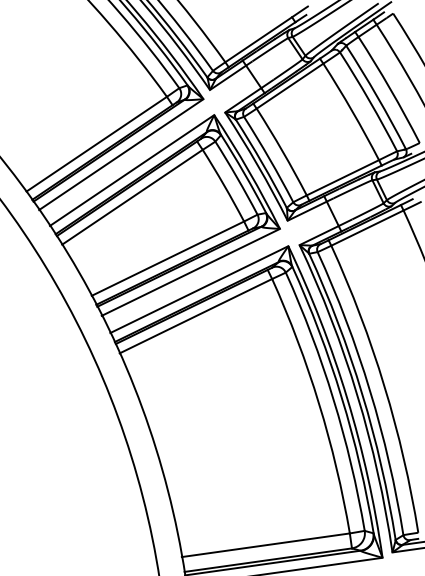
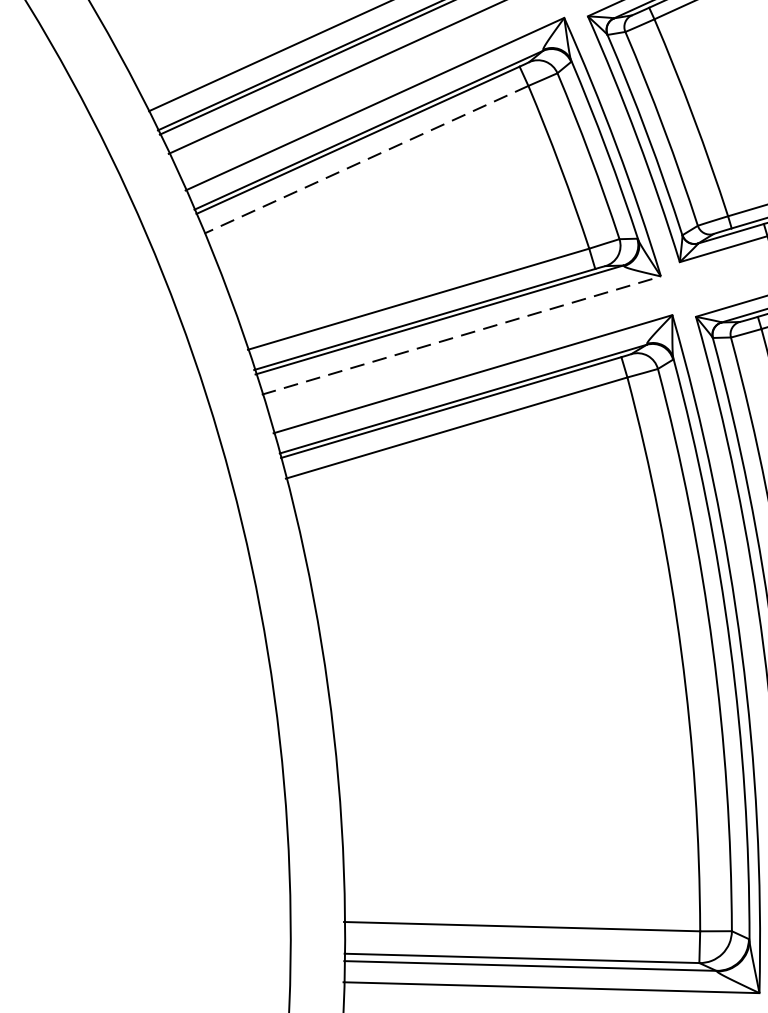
line: (132, 197) -> (366, 160), solid -> dashed
line: (191, 272) -> (462, 336), solid -> dashed

